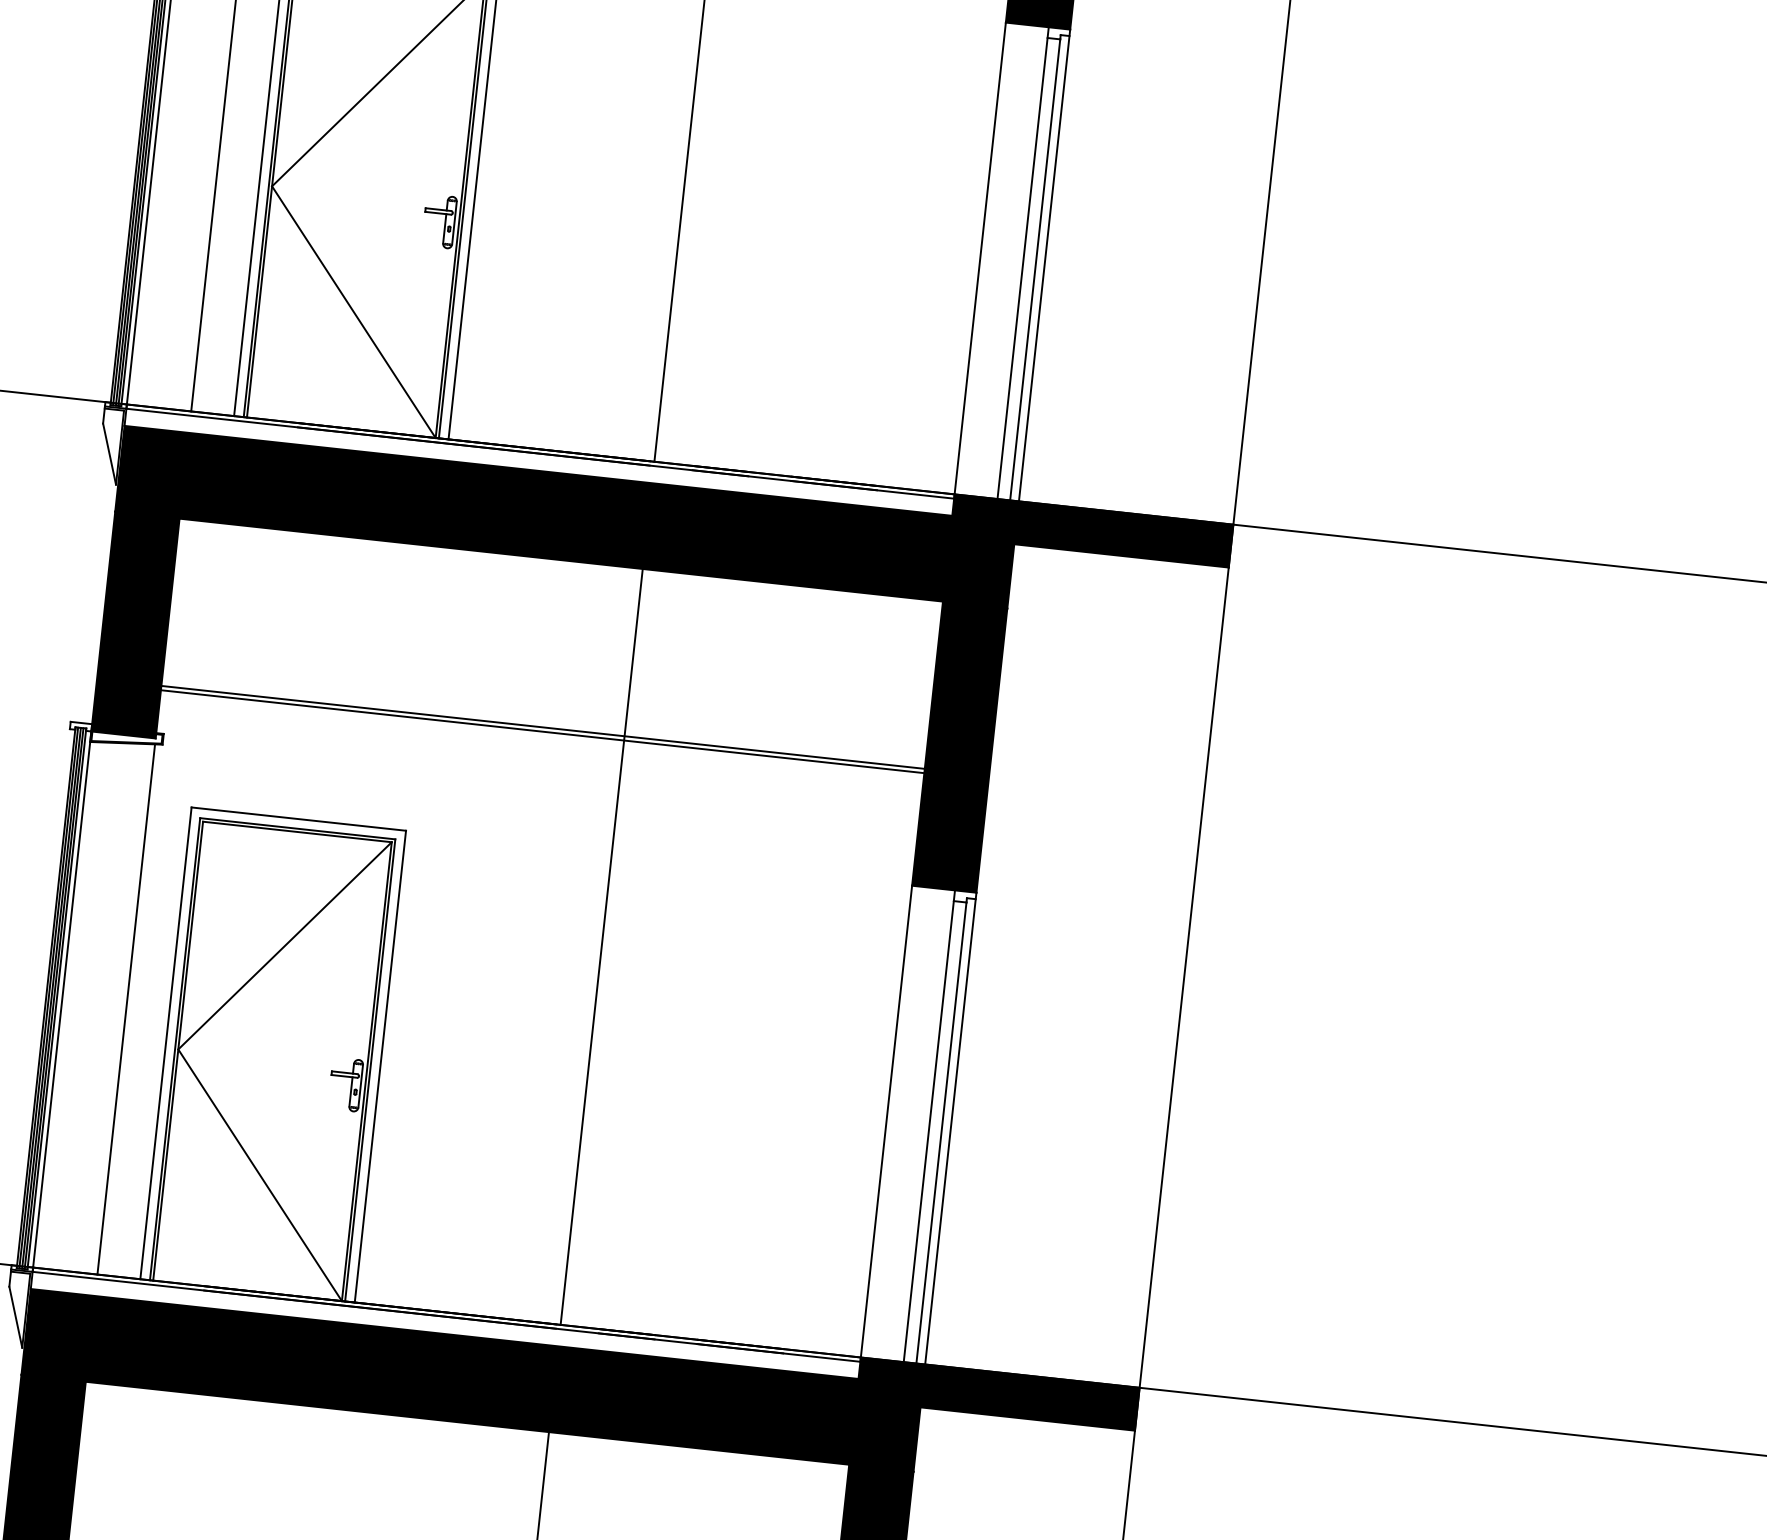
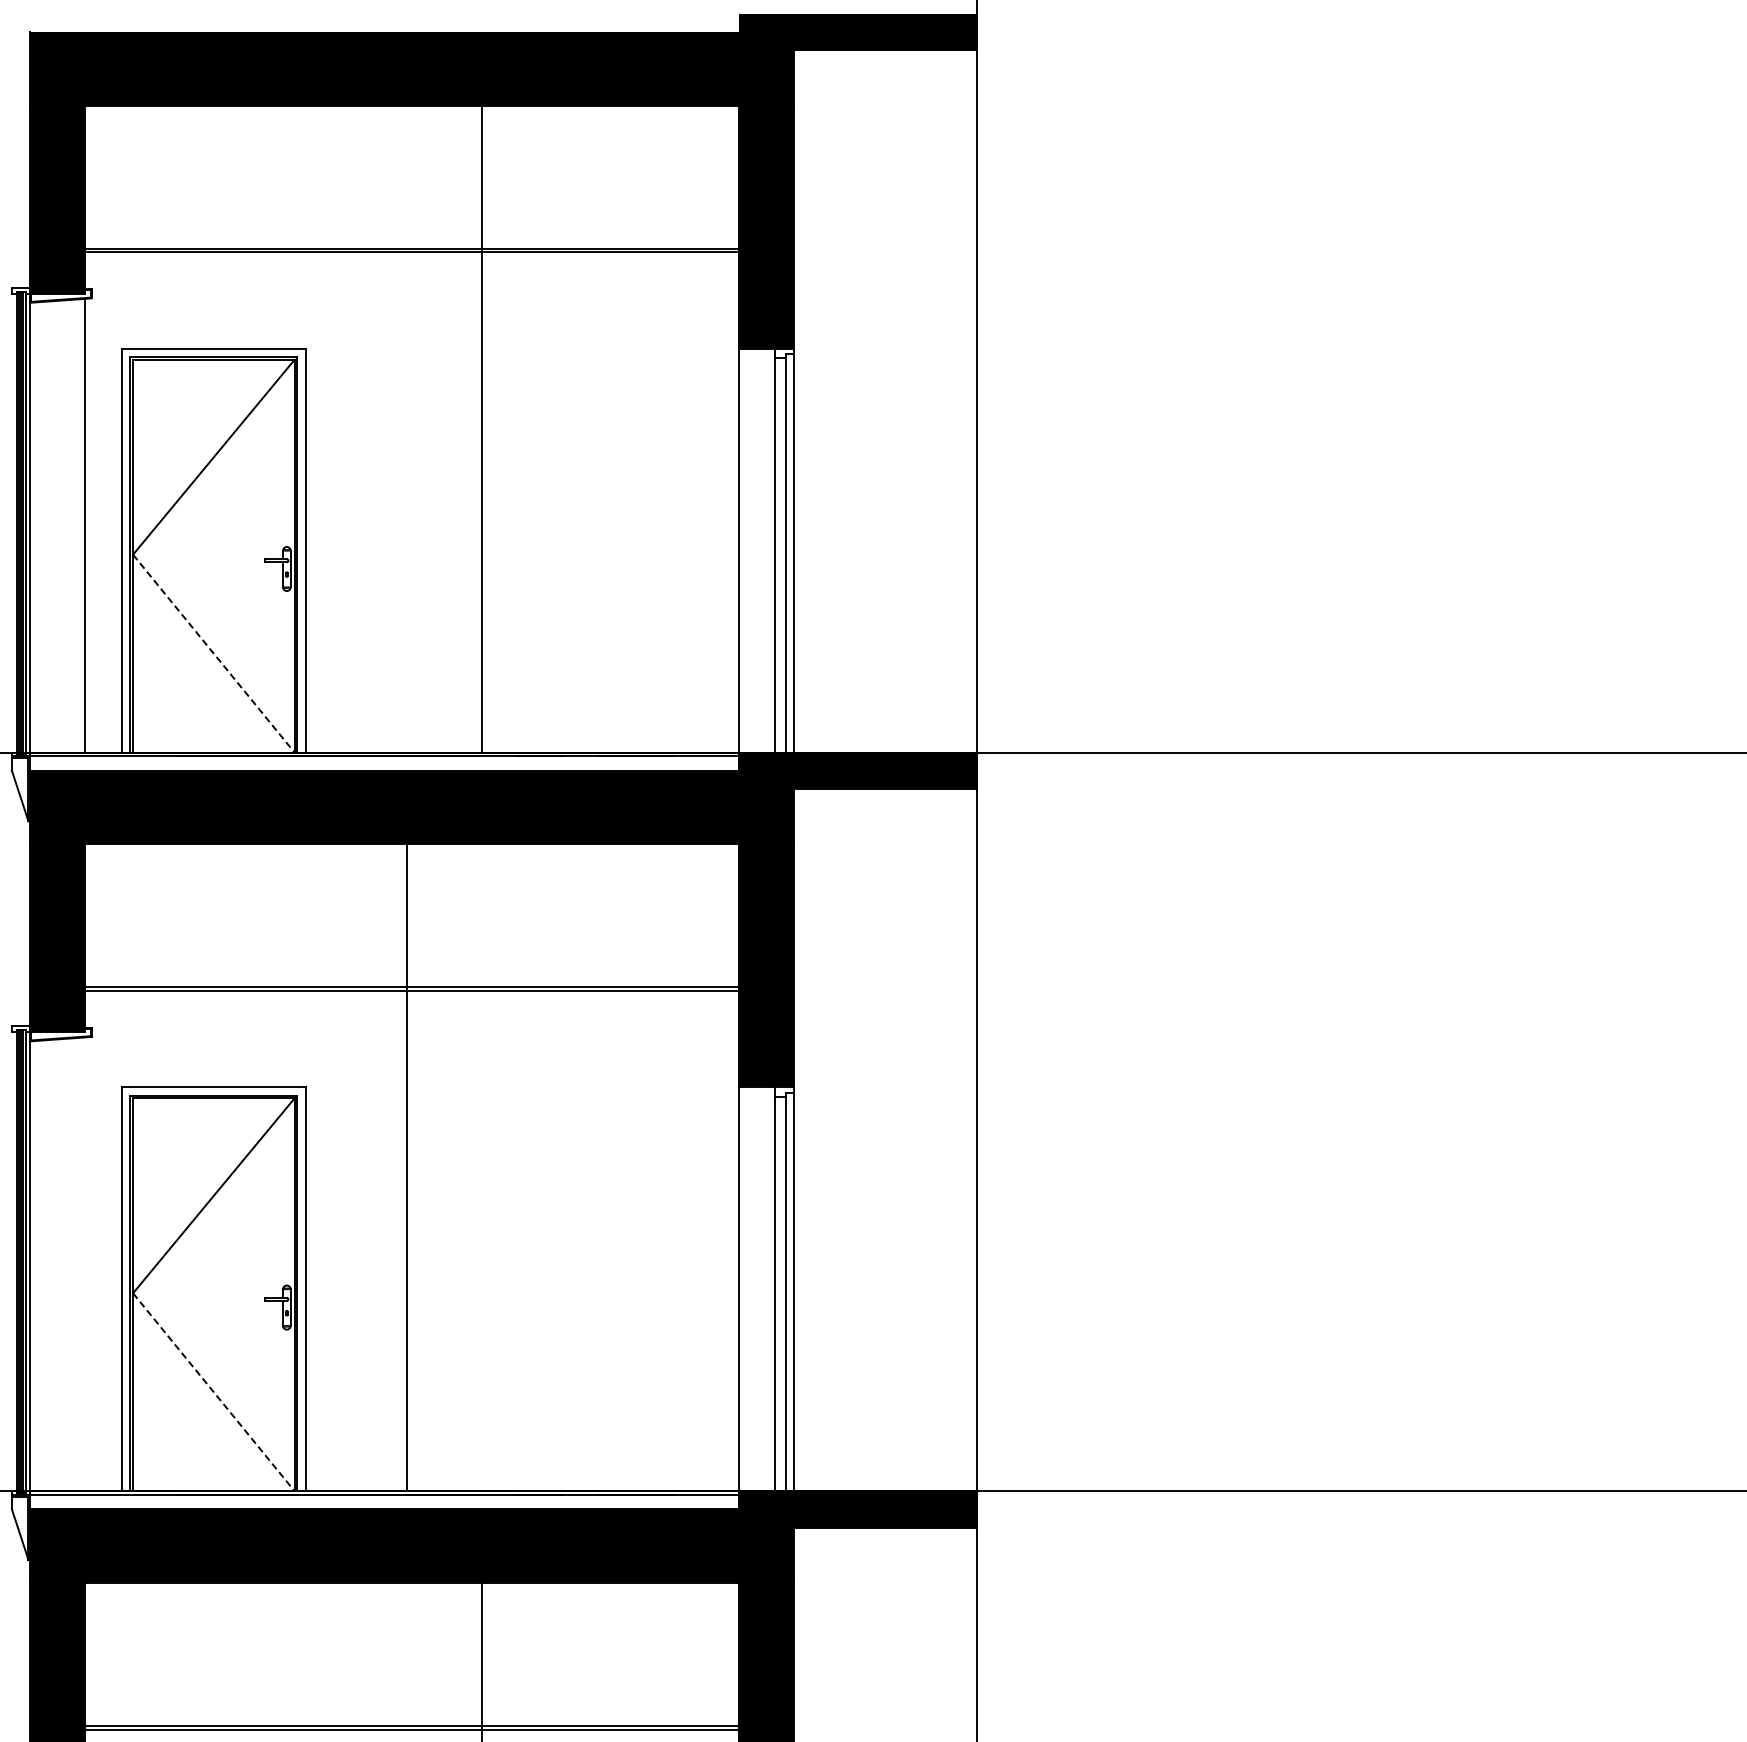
line: (353, 311) -> (213, 653), solid -> dashed
line: (601, 946) -> (406, 1167), moved
line: (126, 1009) -> (85, 1264), removed
line: (259, 1175) -> (213, 1392), solid -> dashed

